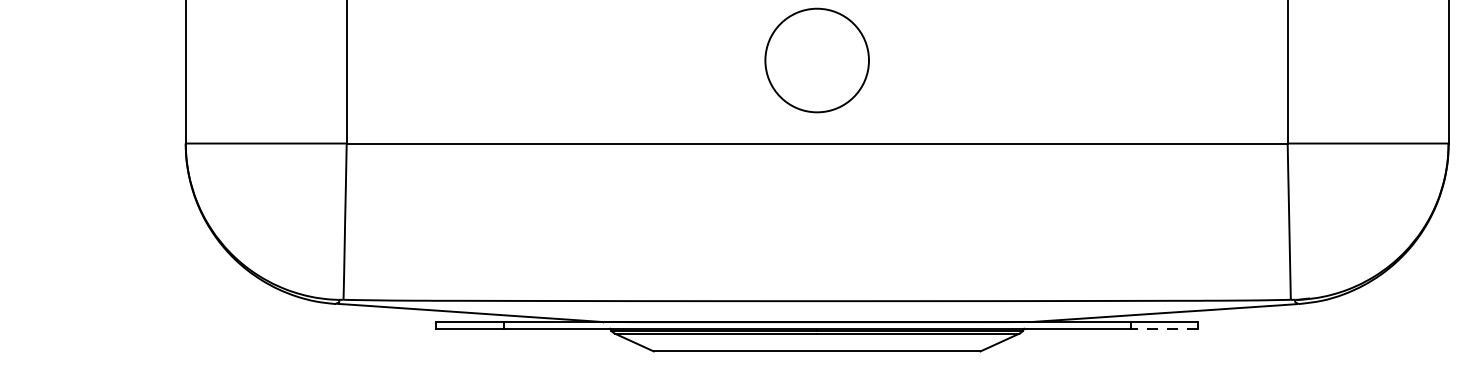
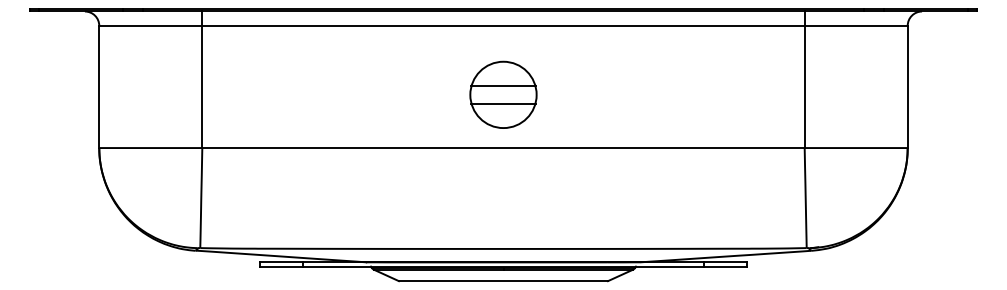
line: (817, 47) -> (503, 86), added
line: (817, 73) -> (503, 103), added
line: (1163, 328) -> (725, 266), dashed -> solid

